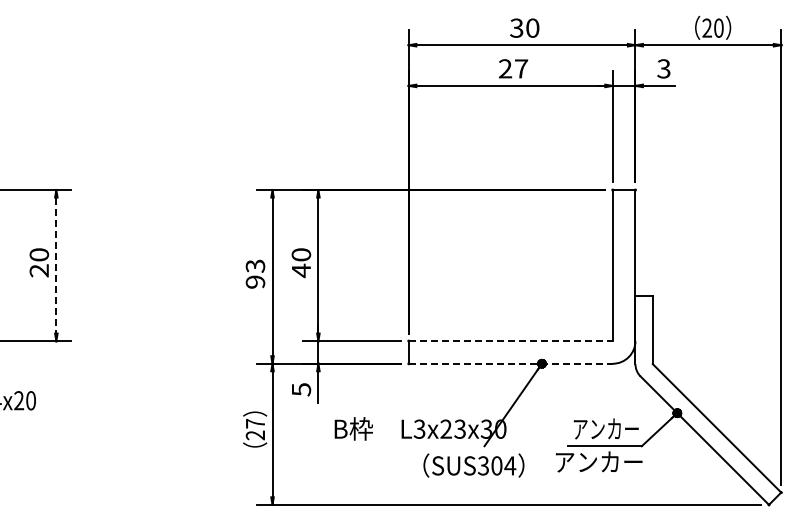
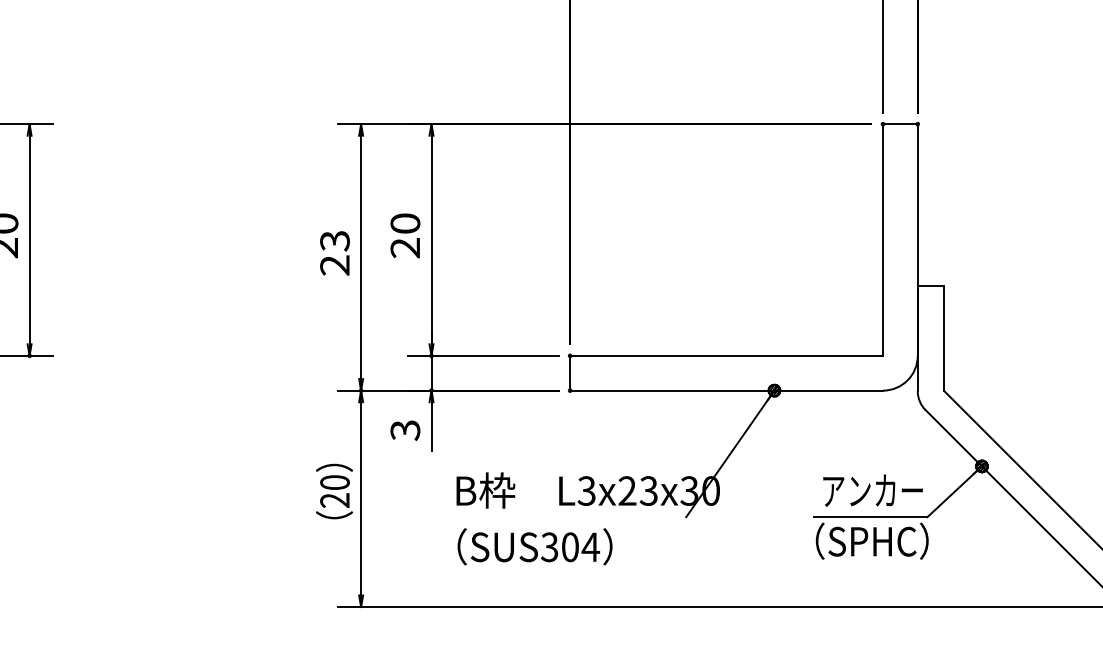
line: (56, 265) -> (29, 239), dashed -> solid
text: (300, 270) -> (404, 247), 40 -> 20
text: (255, 281) -> (335, 264), 93 -> 23
line: (510, 341) -> (726, 356), dashed -> solid
line: (510, 363) -> (726, 390), dashed -> solid
text: (300, 389) -> (404, 430), 5 -> 3
text: (255, 423) -> (335, 482), 27 -> 20
text: (599, 461) -> (862, 540), アンカー -> （SPHC）
text: (473, 465) -> (534, 546), moved

